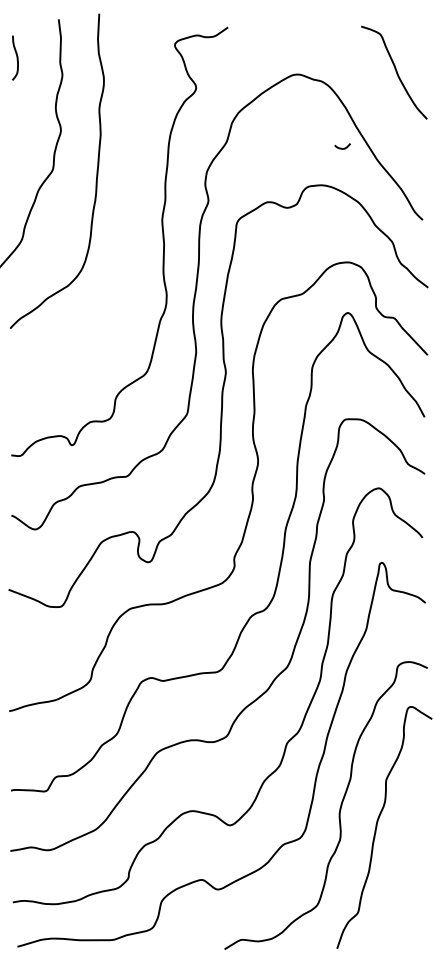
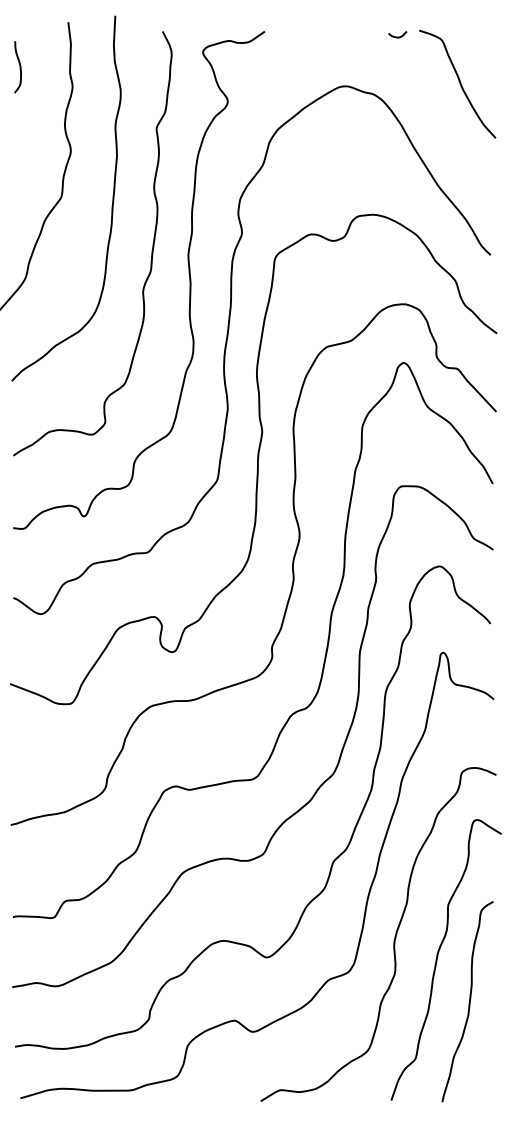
curve: (342, 147) -> (397, 36), moved
curve: (130, 216) -> (151, 250), added
curve: (403, 864) -> (468, 1002), added

